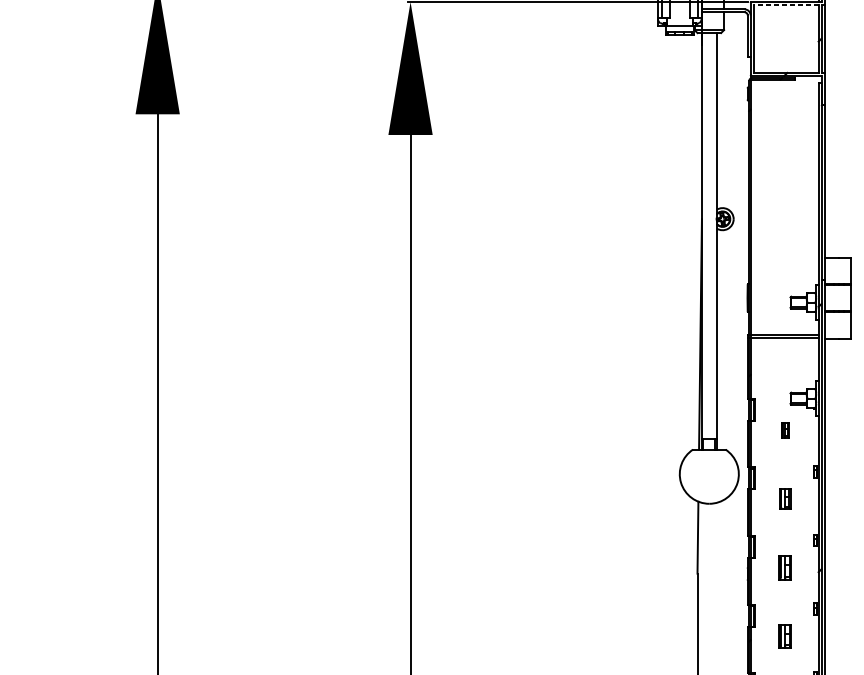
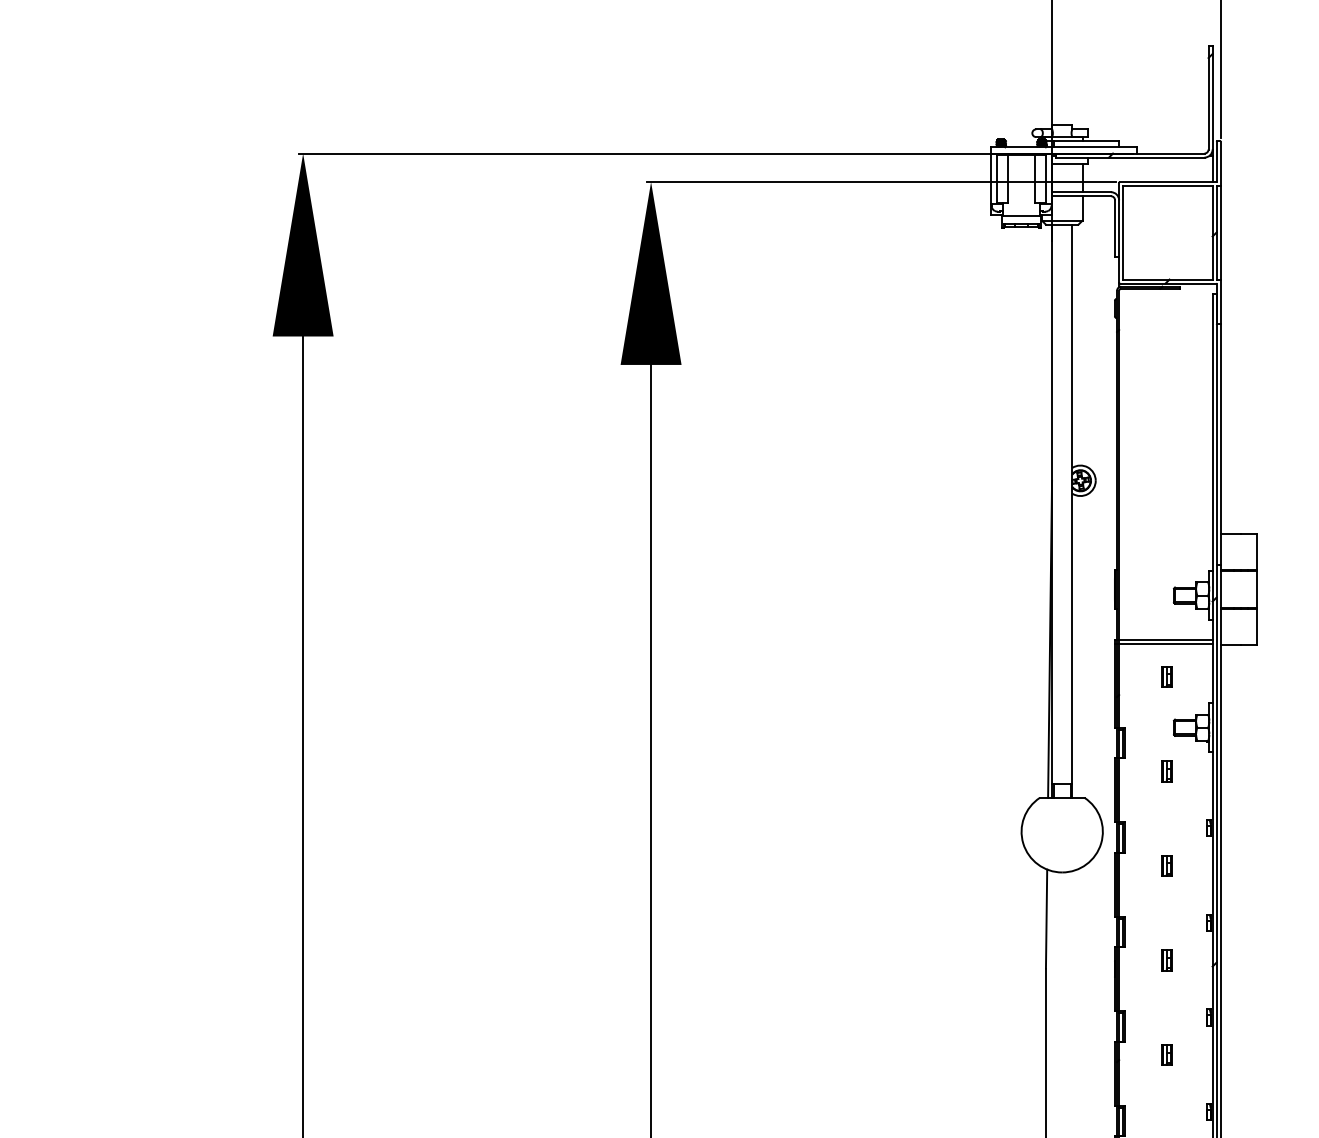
line: (785, 5) -> (1167, 186), dashed -> solid
part: (785, 361) -> (1166, 676), added
part: (785, 498) -> (1166, 865), size x0.71
part: (785, 567) -> (1166, 960), size x0.62
part: (785, 636) -> (1166, 1054), size x0.62

